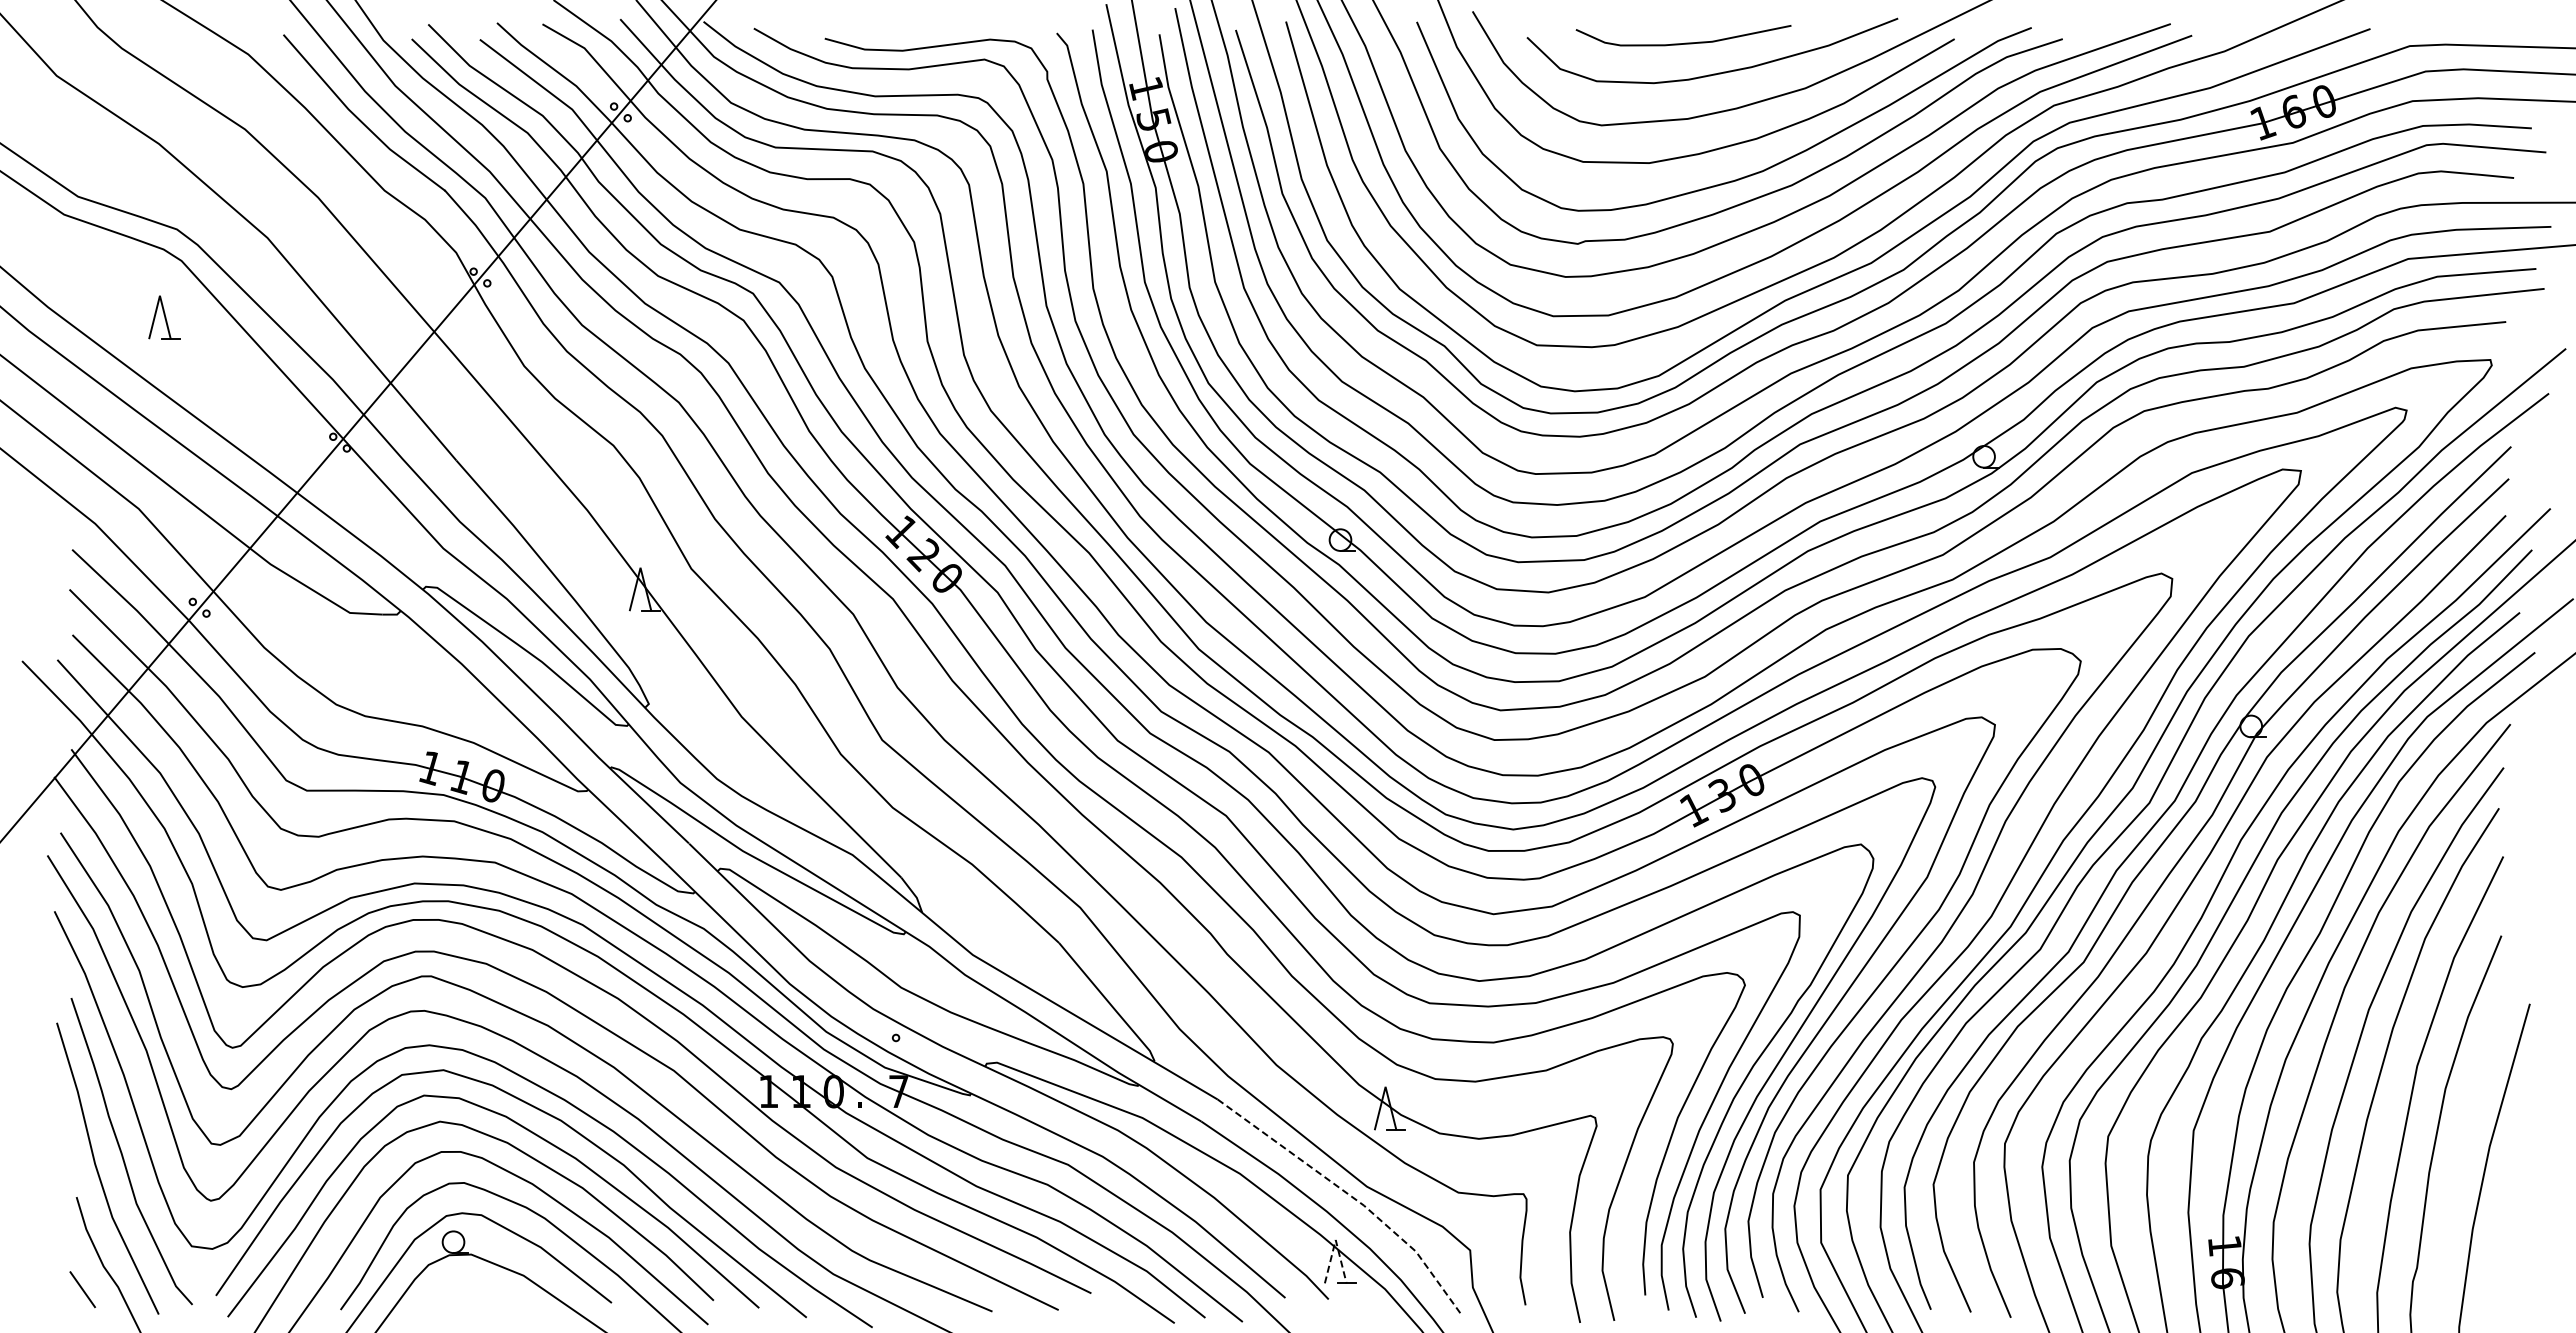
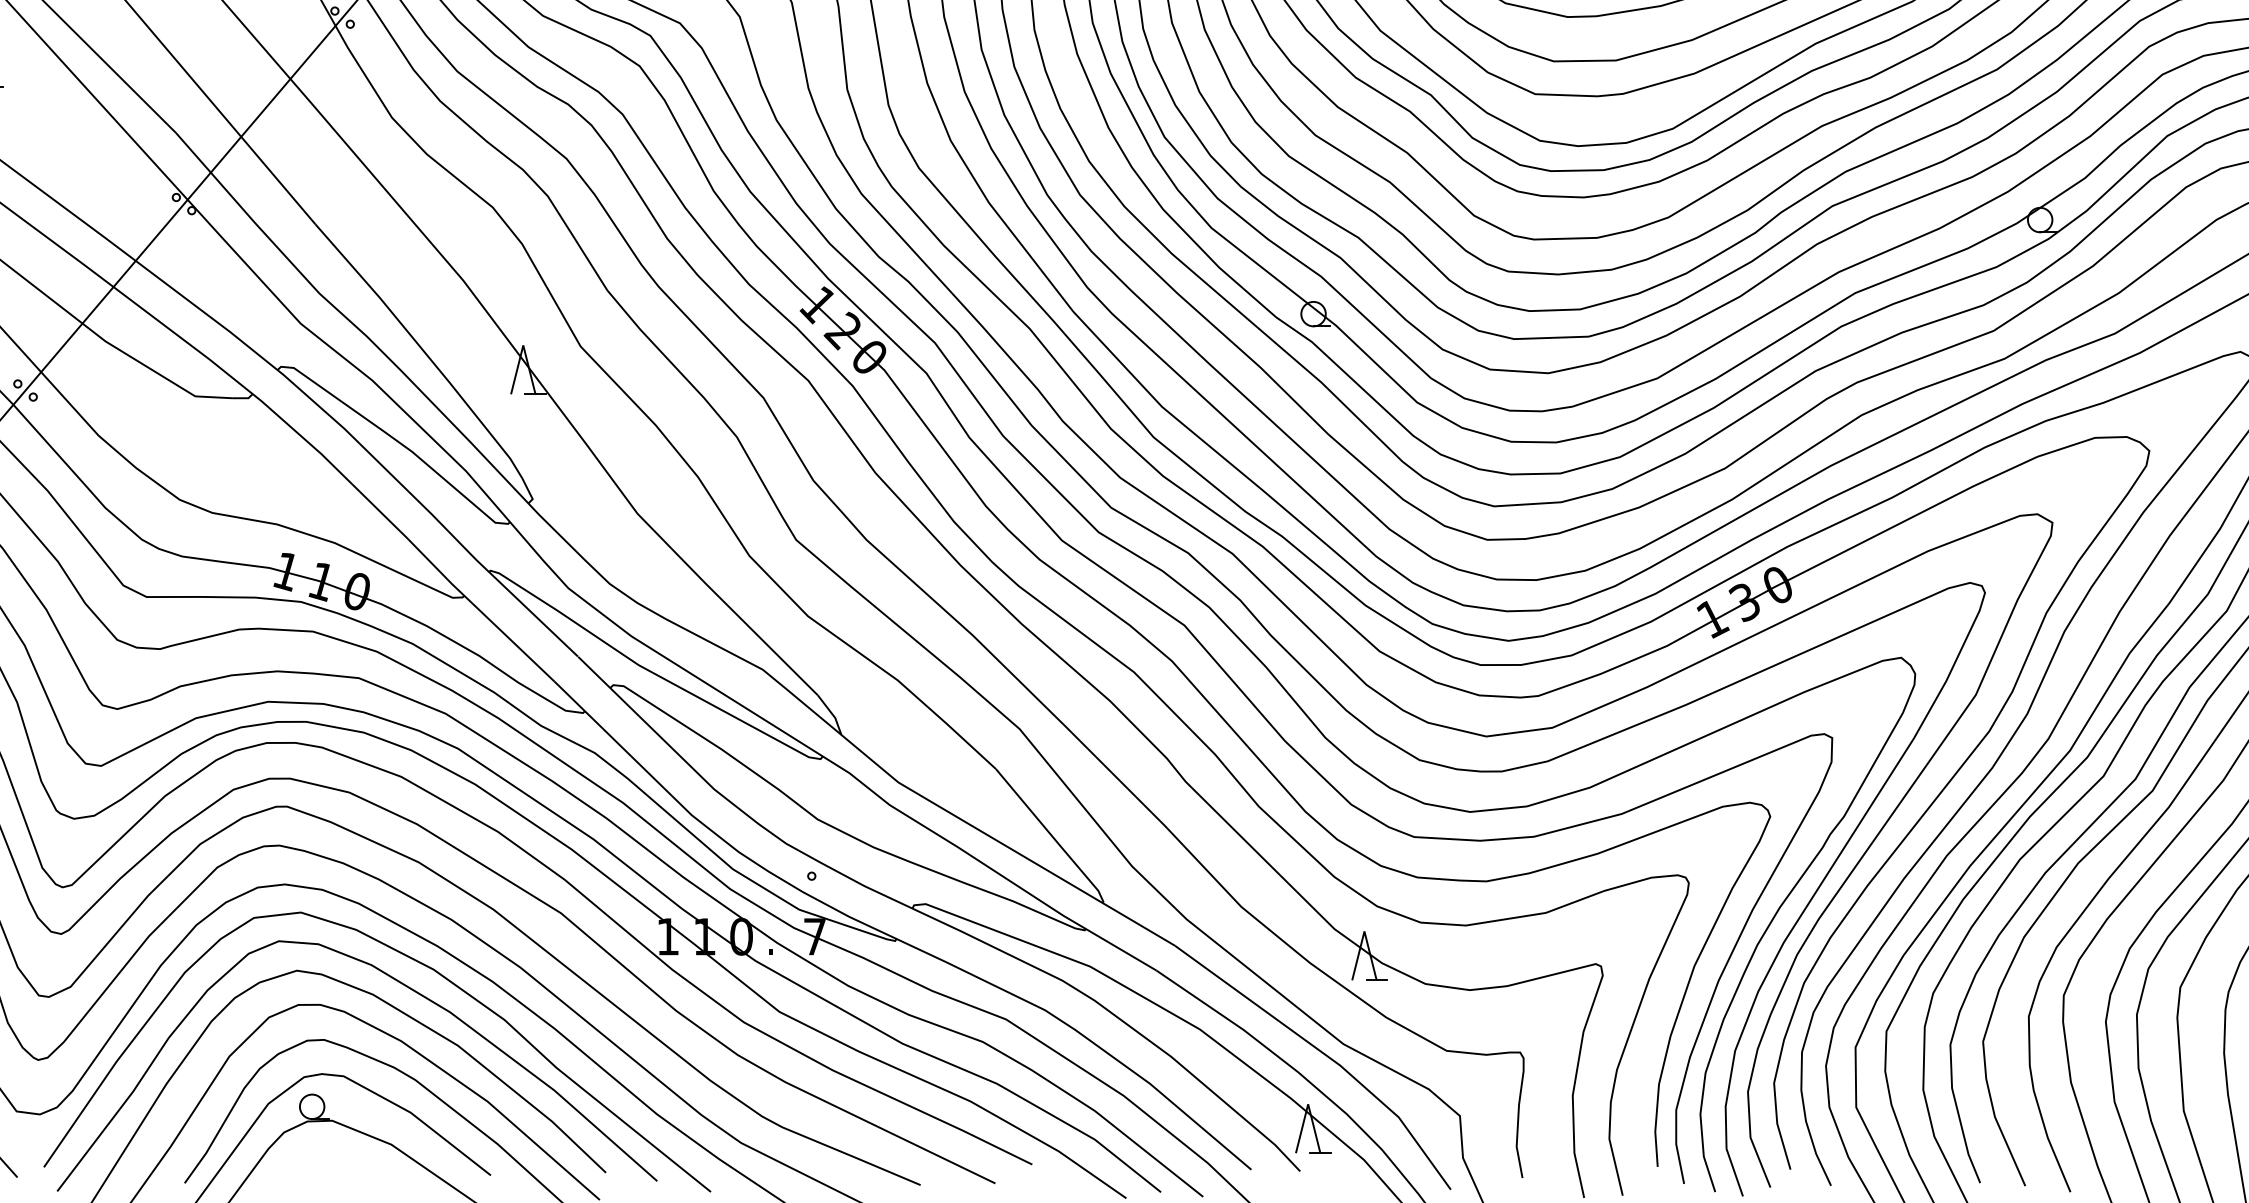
line: (1351, 1196) -> (1325, 1055), dashed -> solid
line: (1335, 1239) -> (1307, 1103), dashed -> solid

